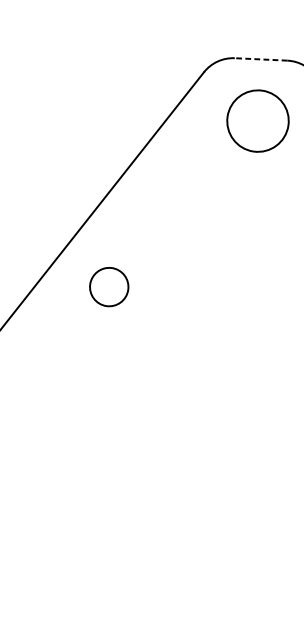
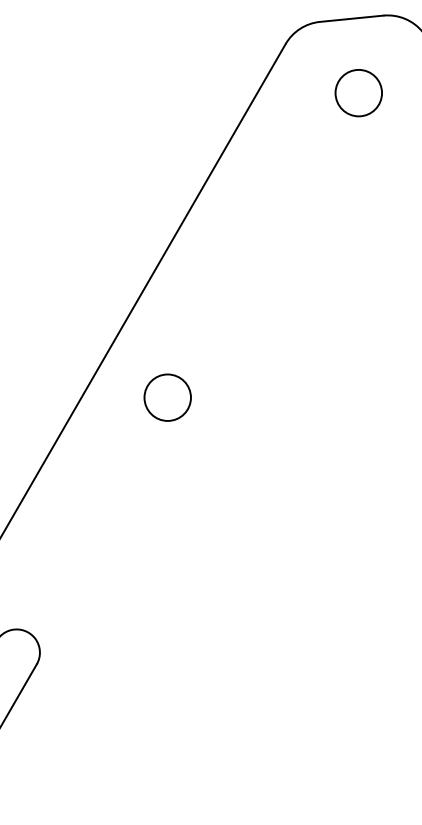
line: (260, 59) -> (351, 18), dashed -> solid
circle: (257, 120) -> (358, 92), size x0.62
circle: (109, 286) -> (167, 397), moved

